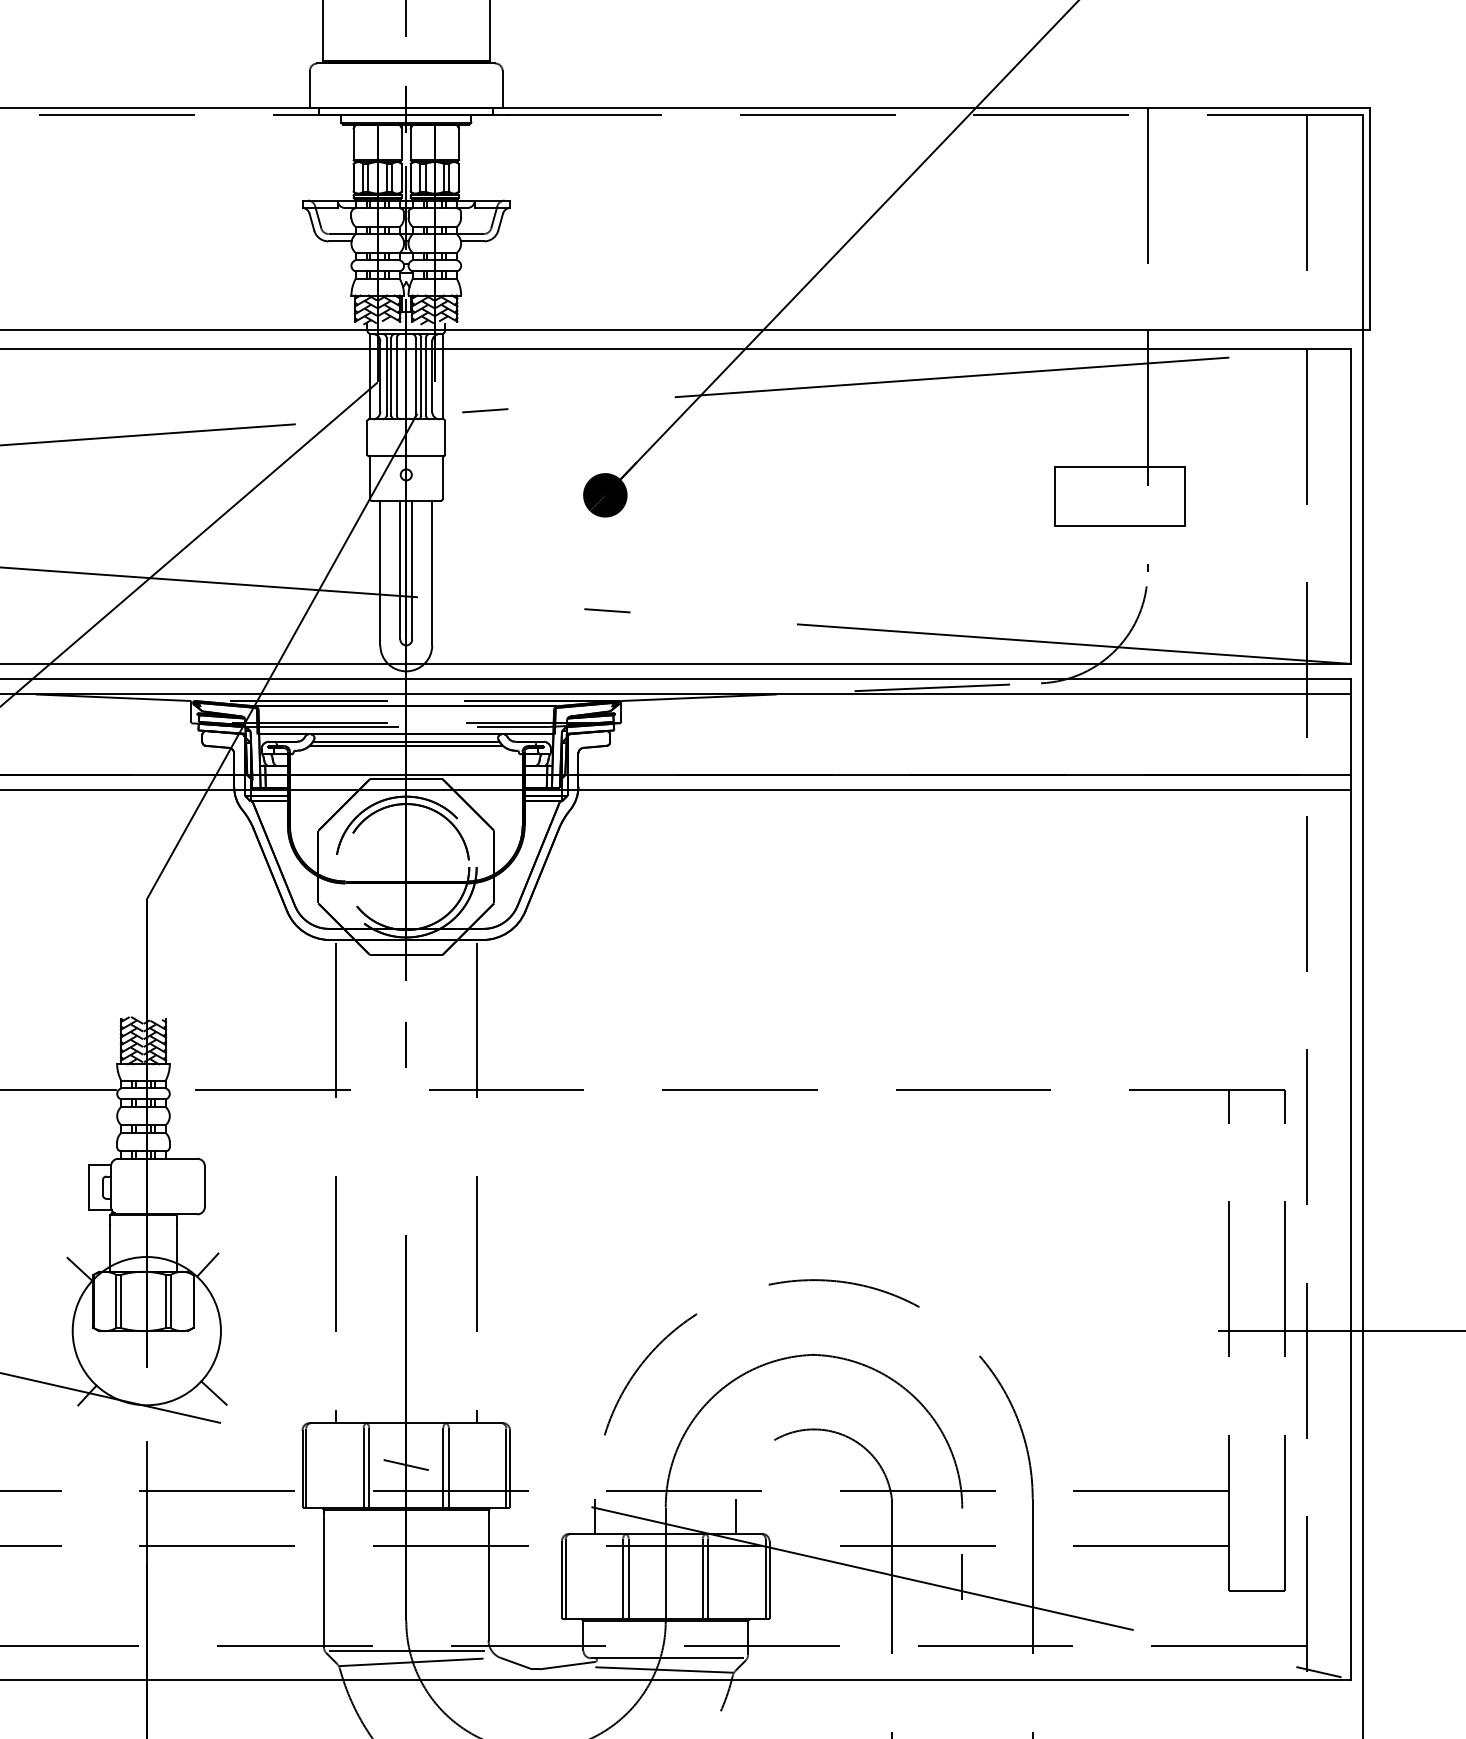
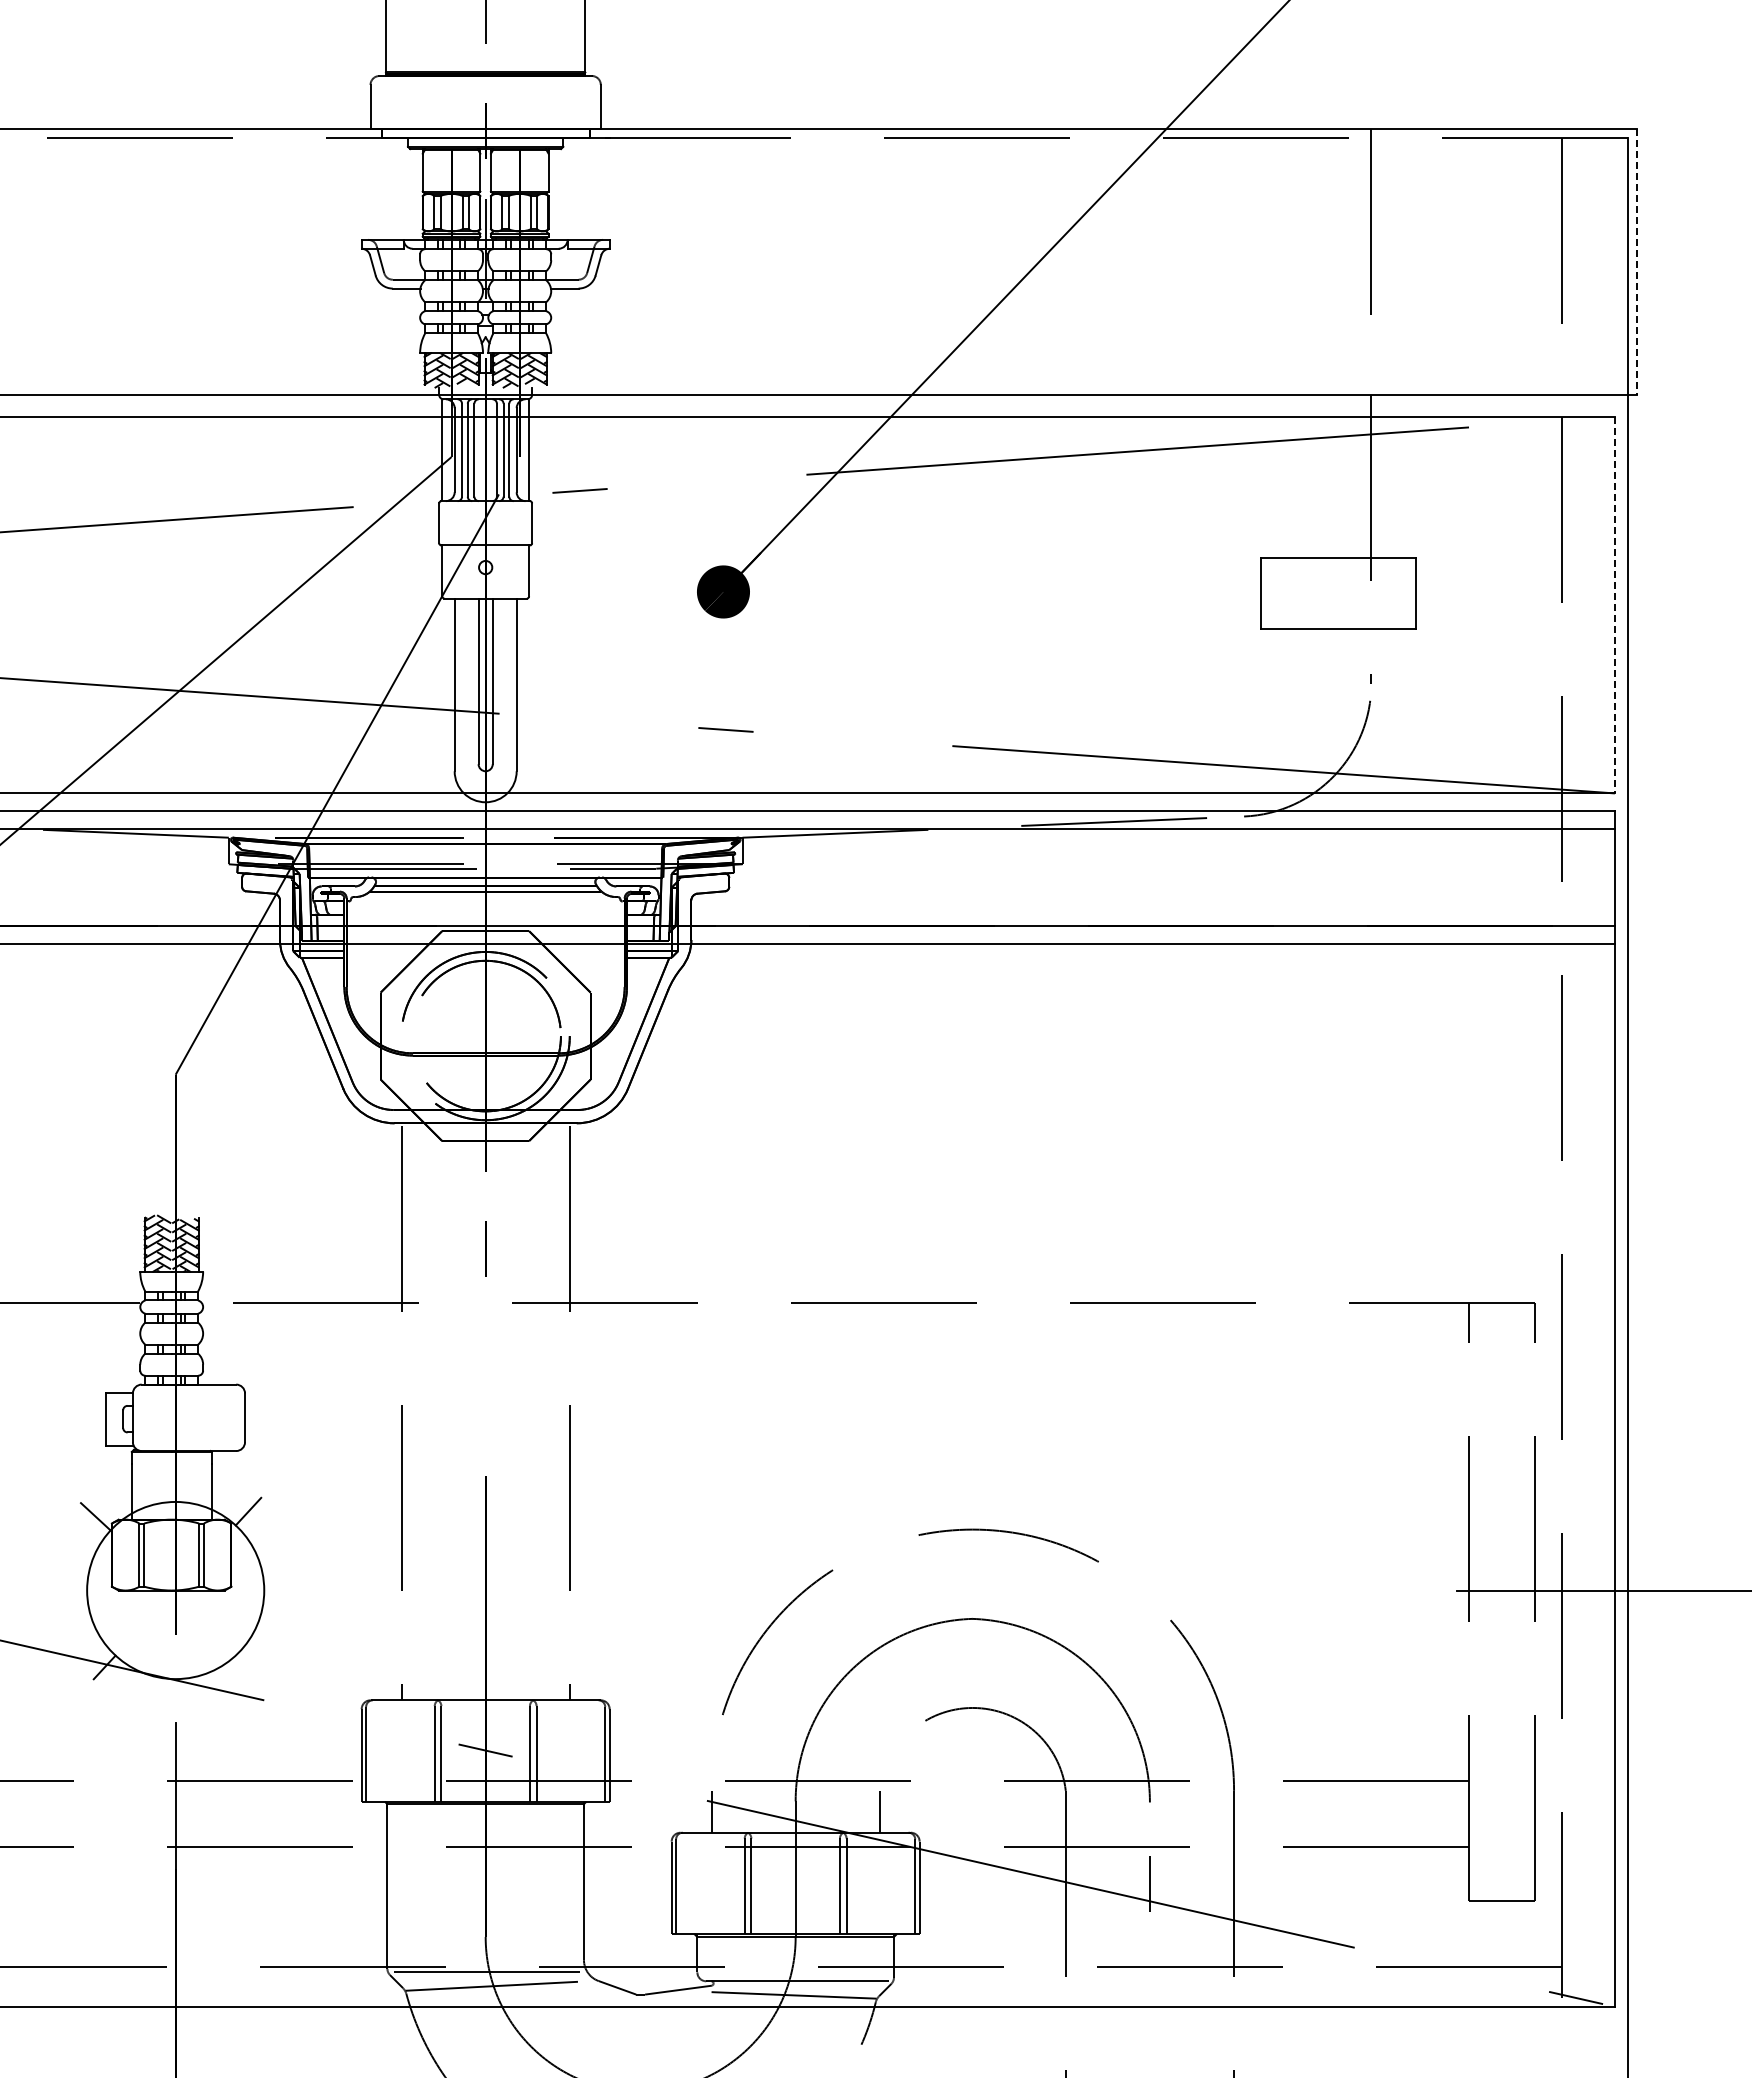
line: (1370, 219) -> (1637, 262), solid -> dashed
line: (1351, 506) -> (1614, 605), solid -> dashed
line: (213, 1393) -> (255, 1664), removed

